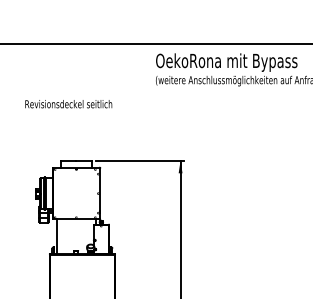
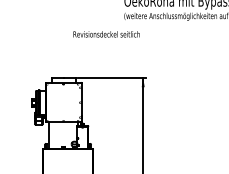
text: (68, 104) -> (106, 34), moved

